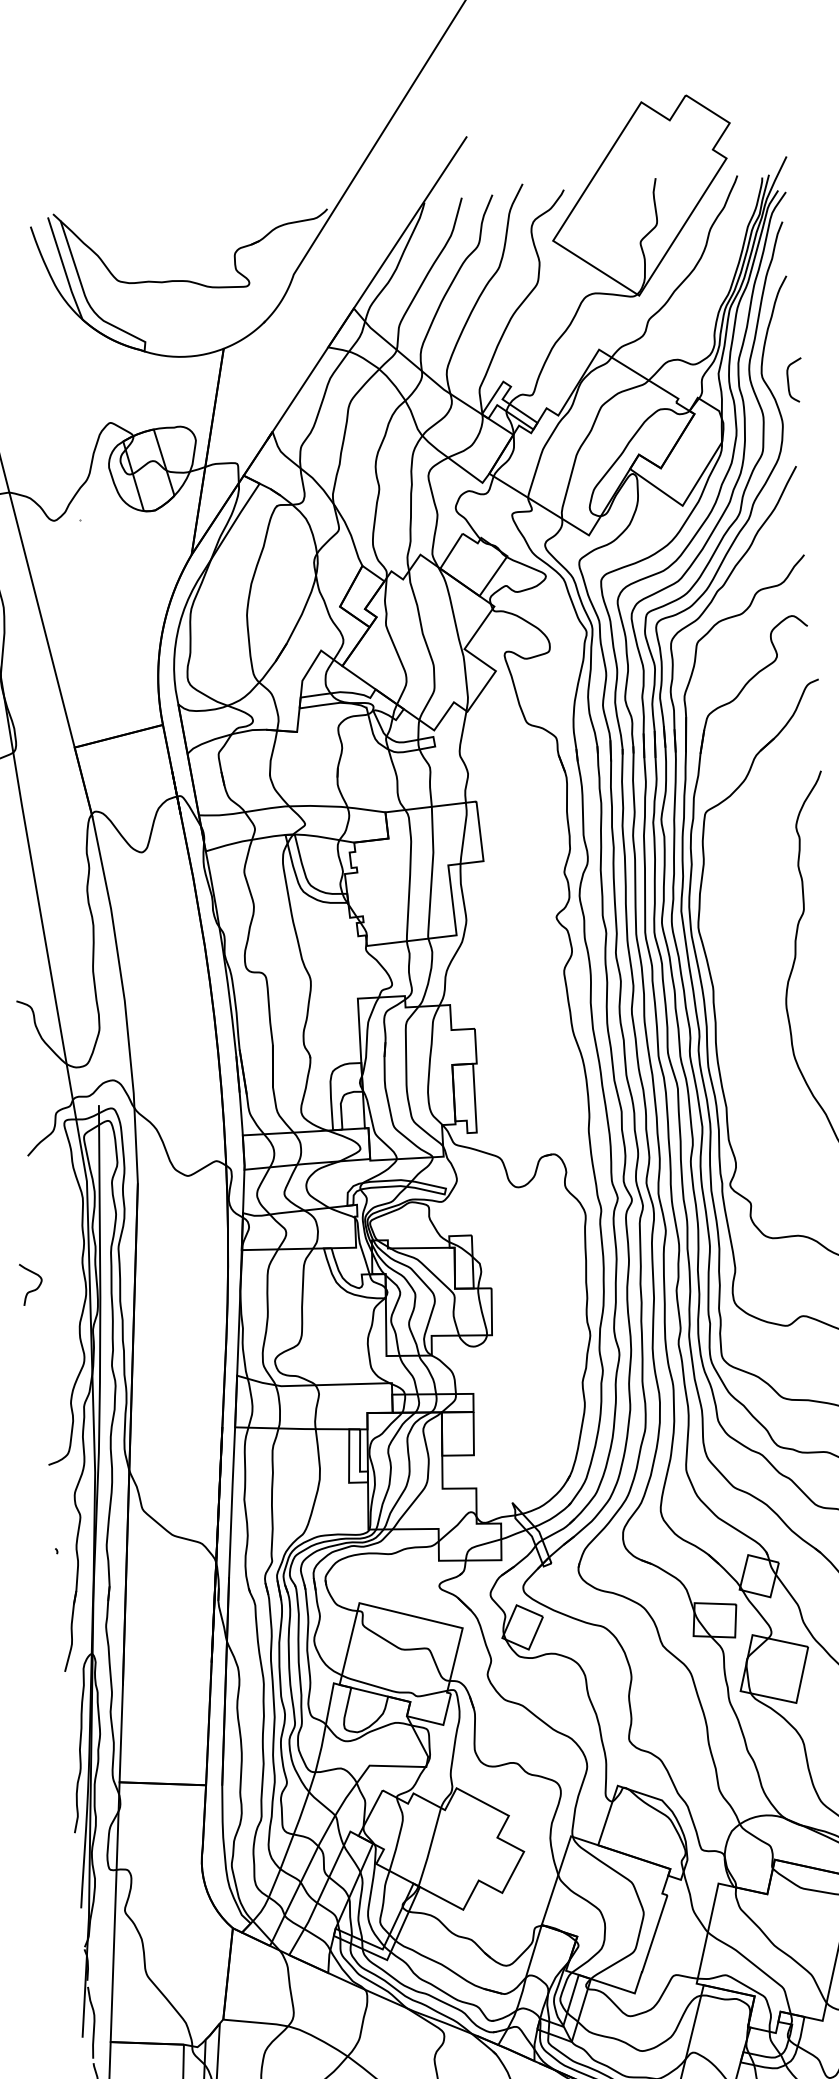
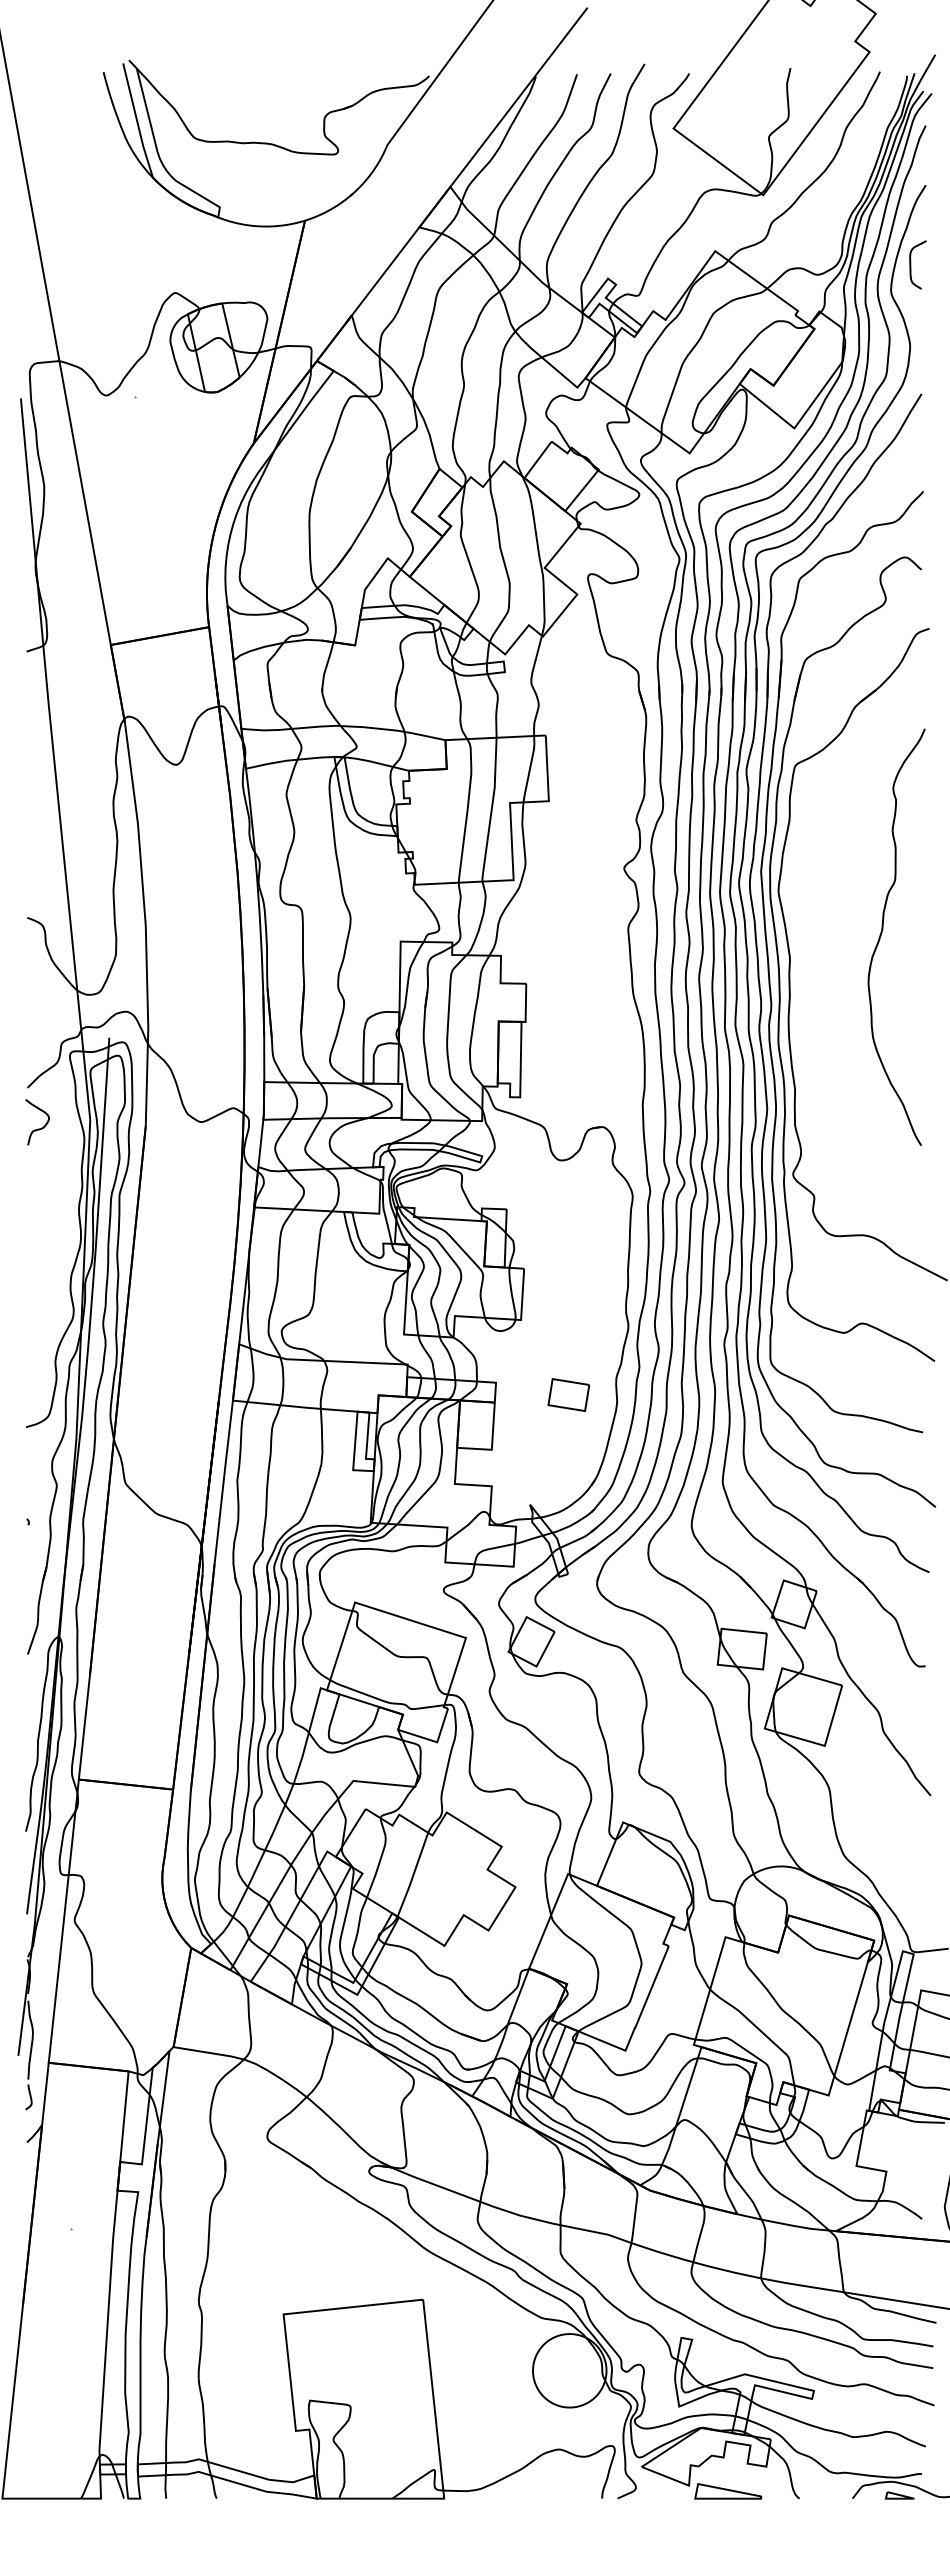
curve: (789, 380) -> (911, 264), moved
curve: (32, 1289) -> (38, 1128), moved
part: (540, 1399) -> (568, 1394), added

